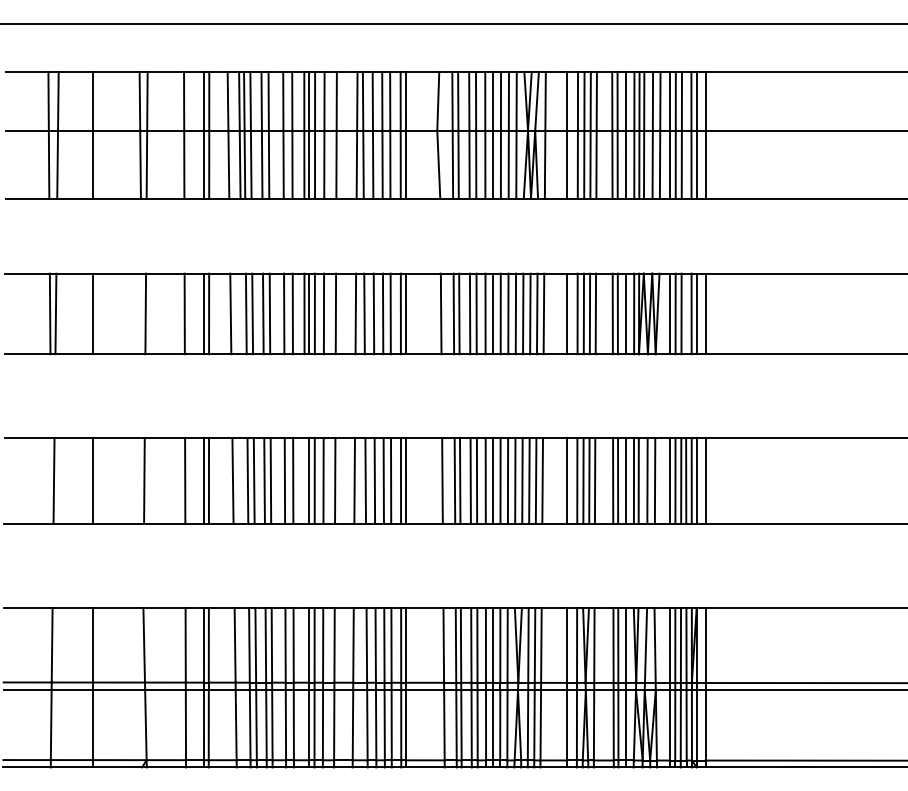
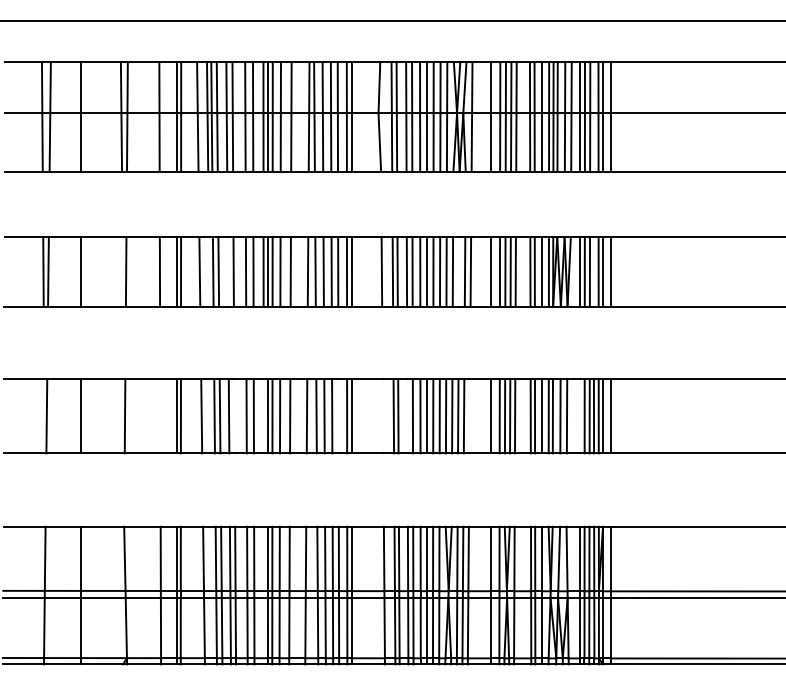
line: (263, 313) -> (228, 271), removed
line: (530, 313) -> (459, 271), removed
line: (185, 480) -> (160, 416), removed
line: (270, 480) -> (234, 416), removed
line: (391, 480) -> (338, 416), removed
line: (442, 480) -> (383, 416), removed
line: (470, 480) -> (407, 416), removed
line: (542, 480) -> (469, 416), removed
line: (670, 480) -> (580, 416), removed

